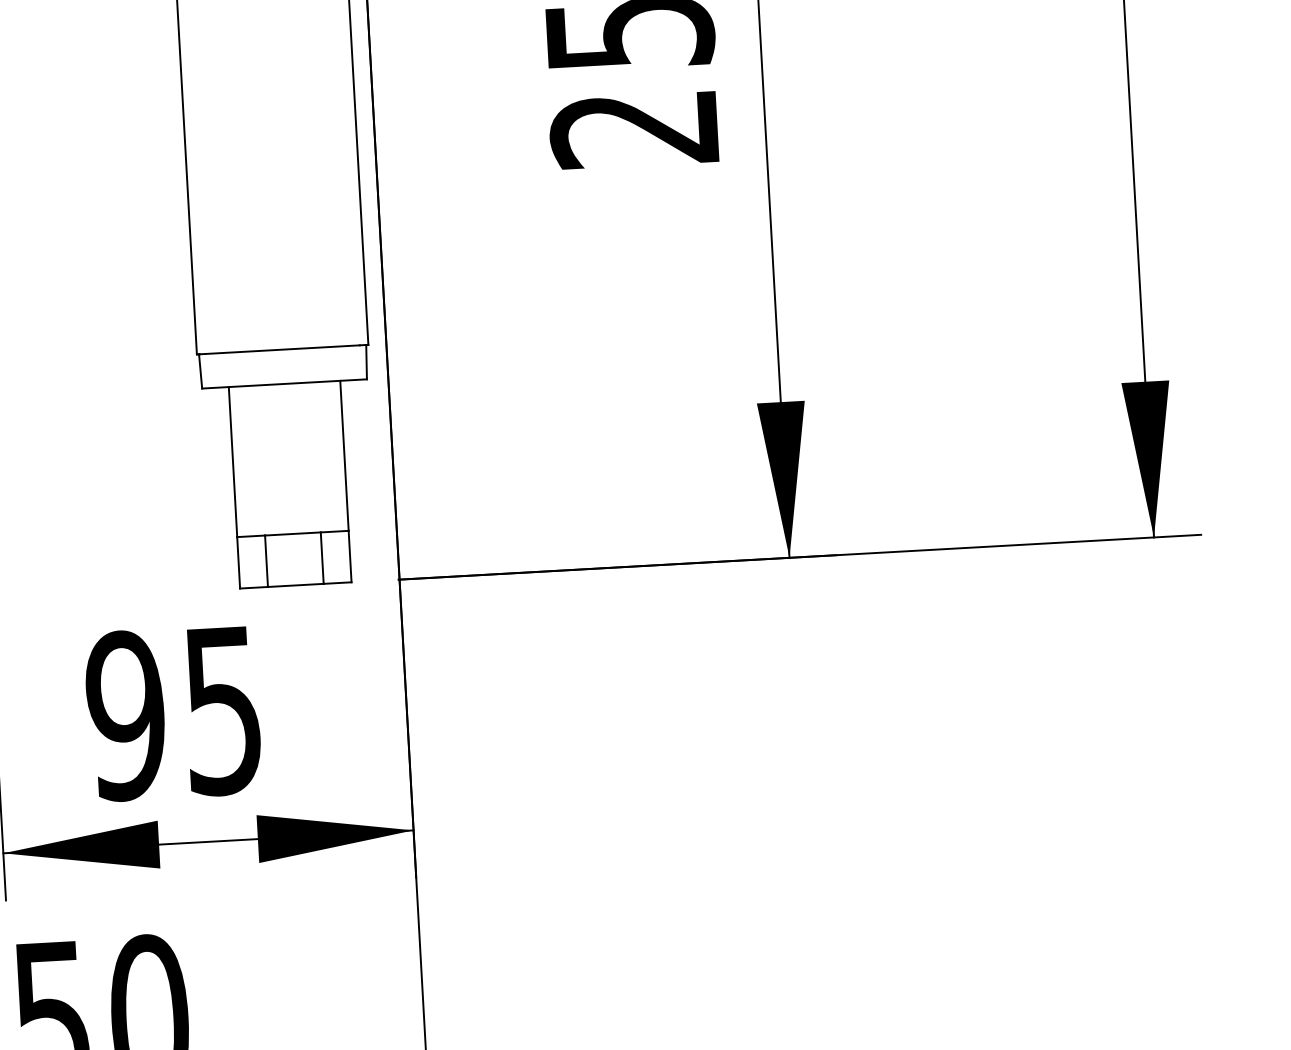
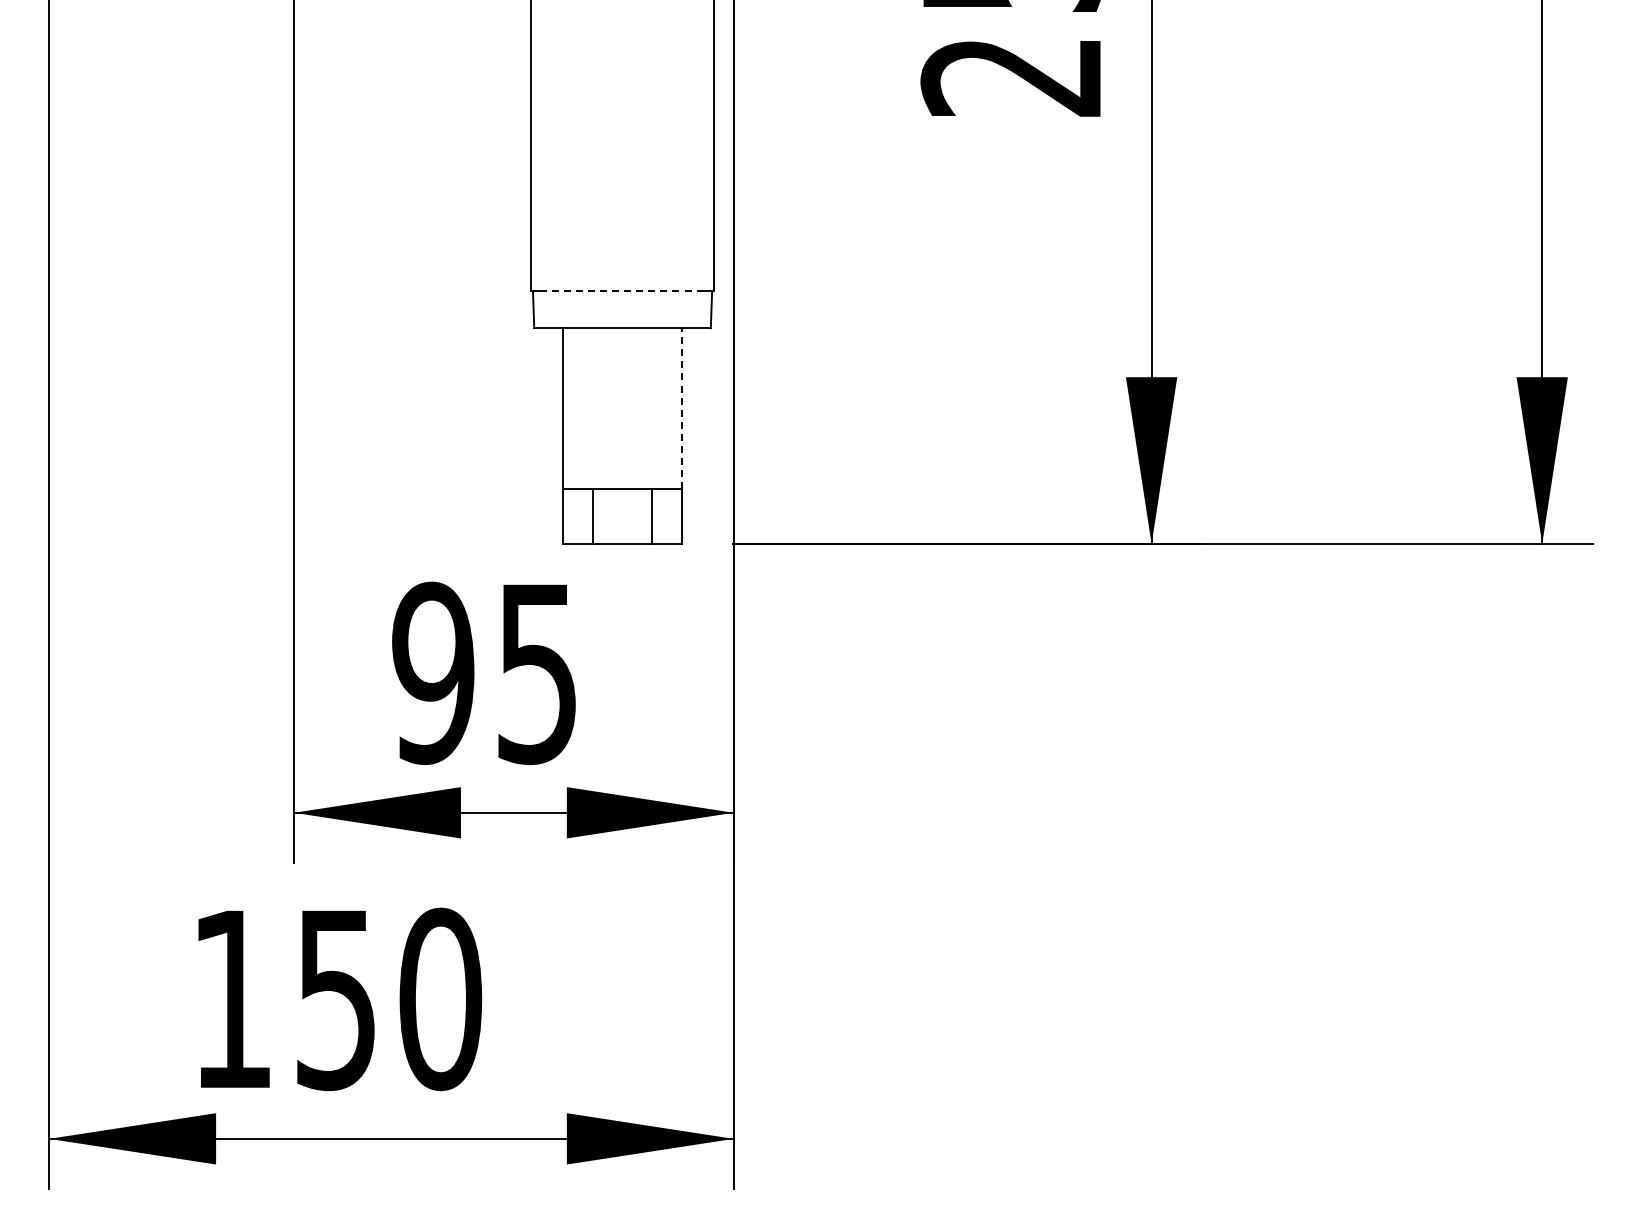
line: (282, 349) -> (622, 291), solid -> dashed
line: (344, 455) -> (682, 408), solid -> dashed

